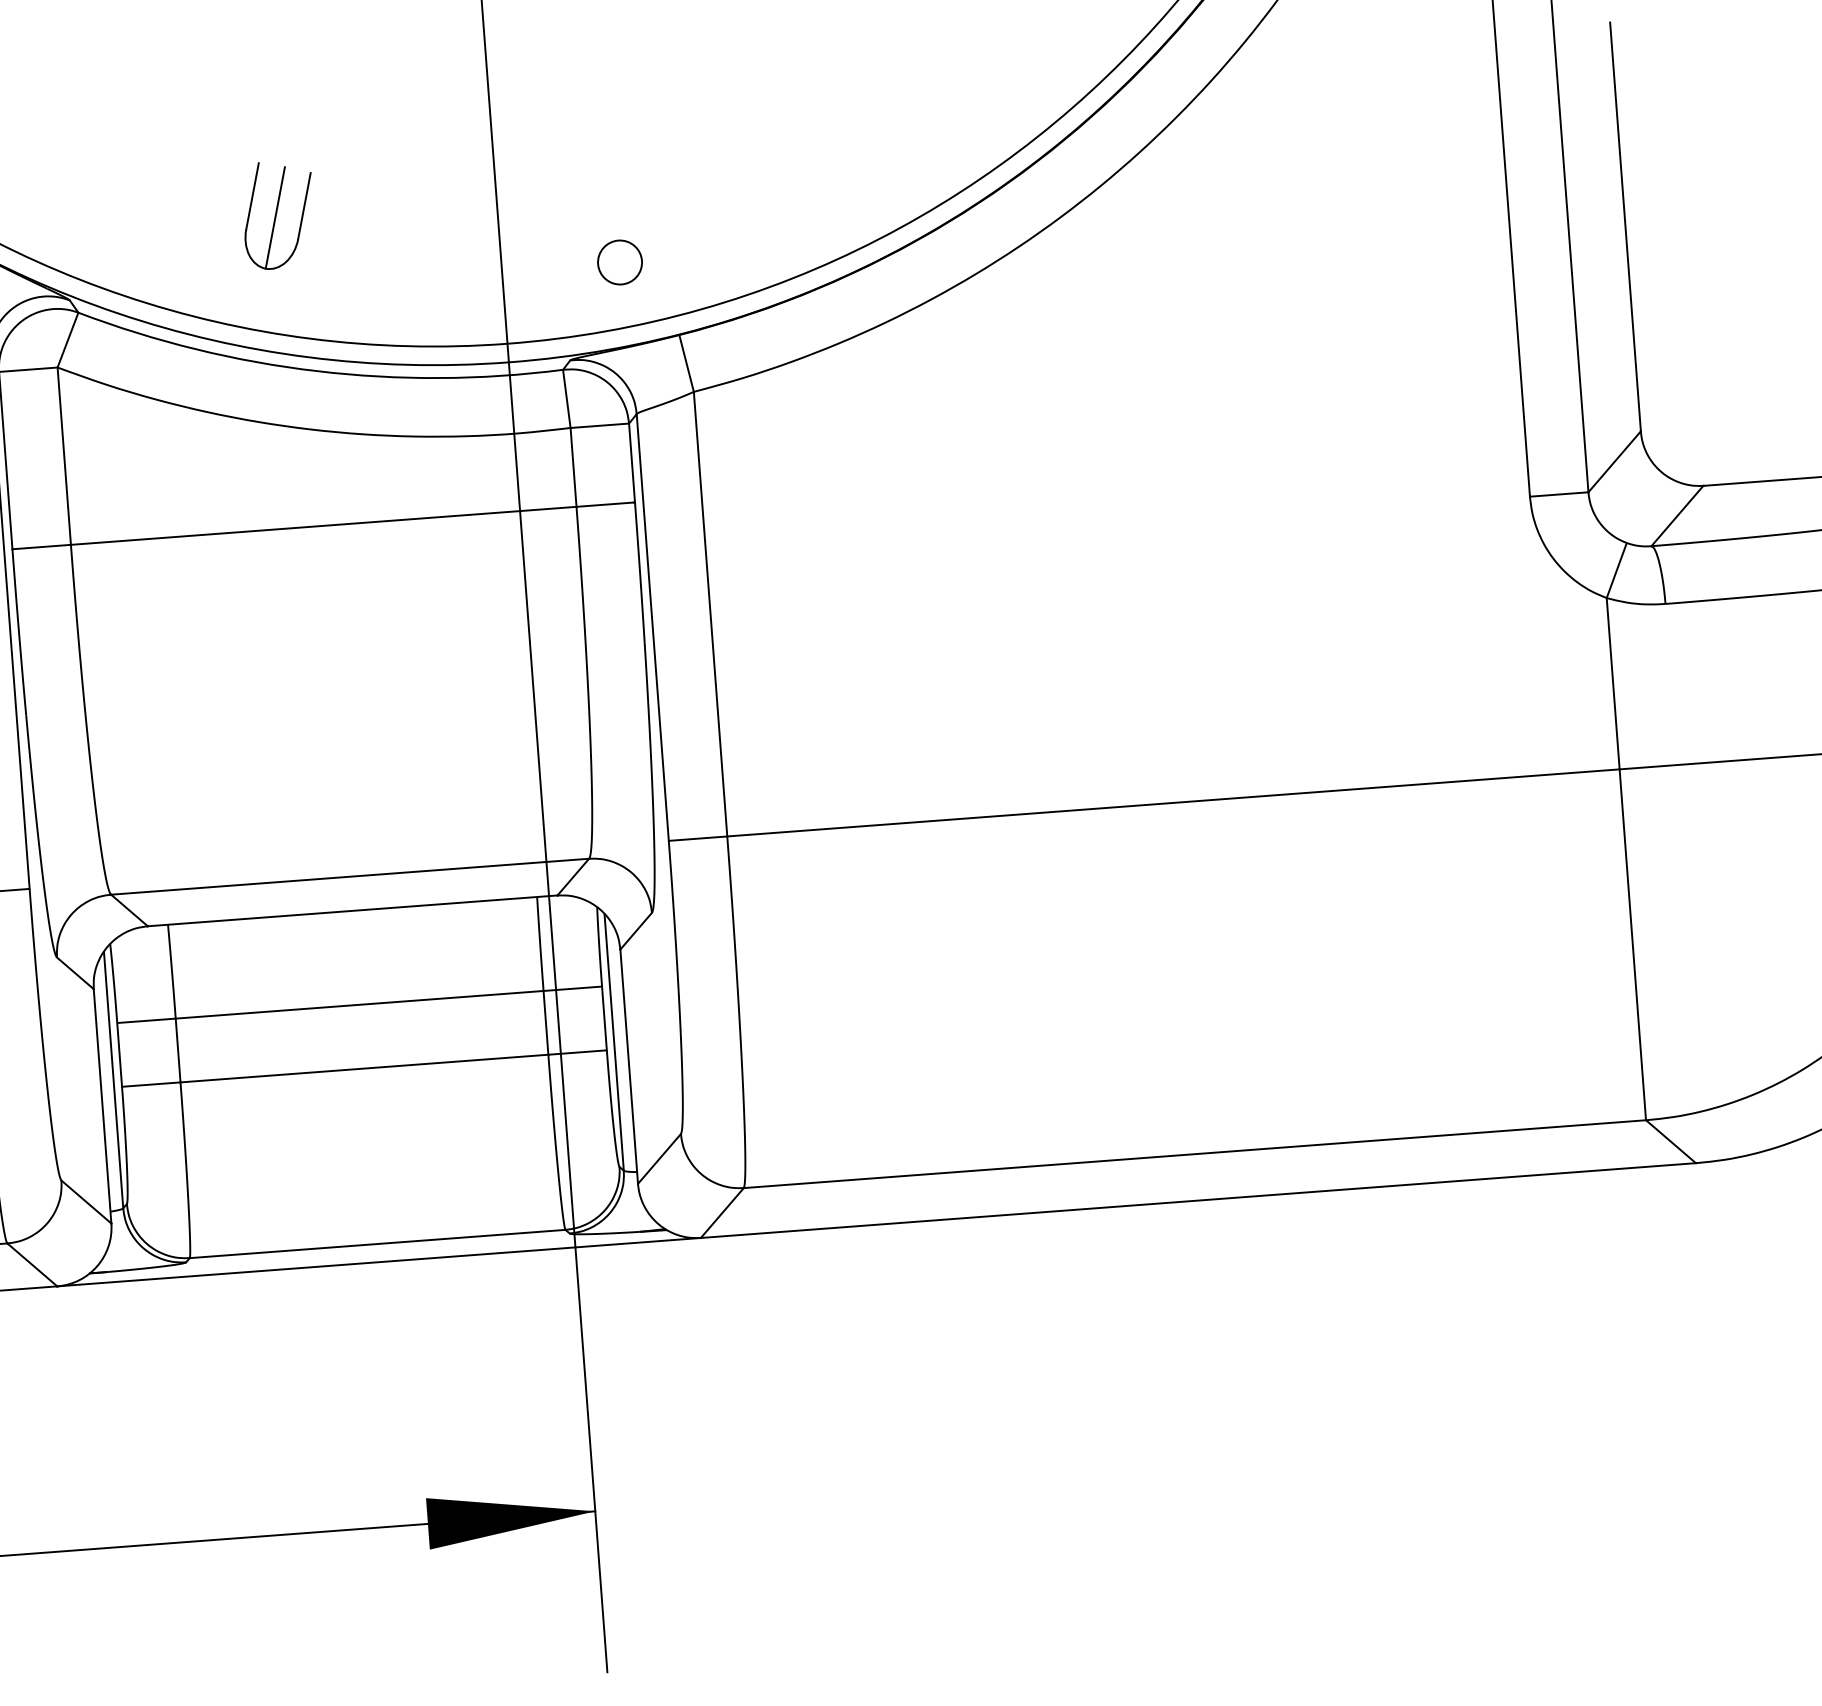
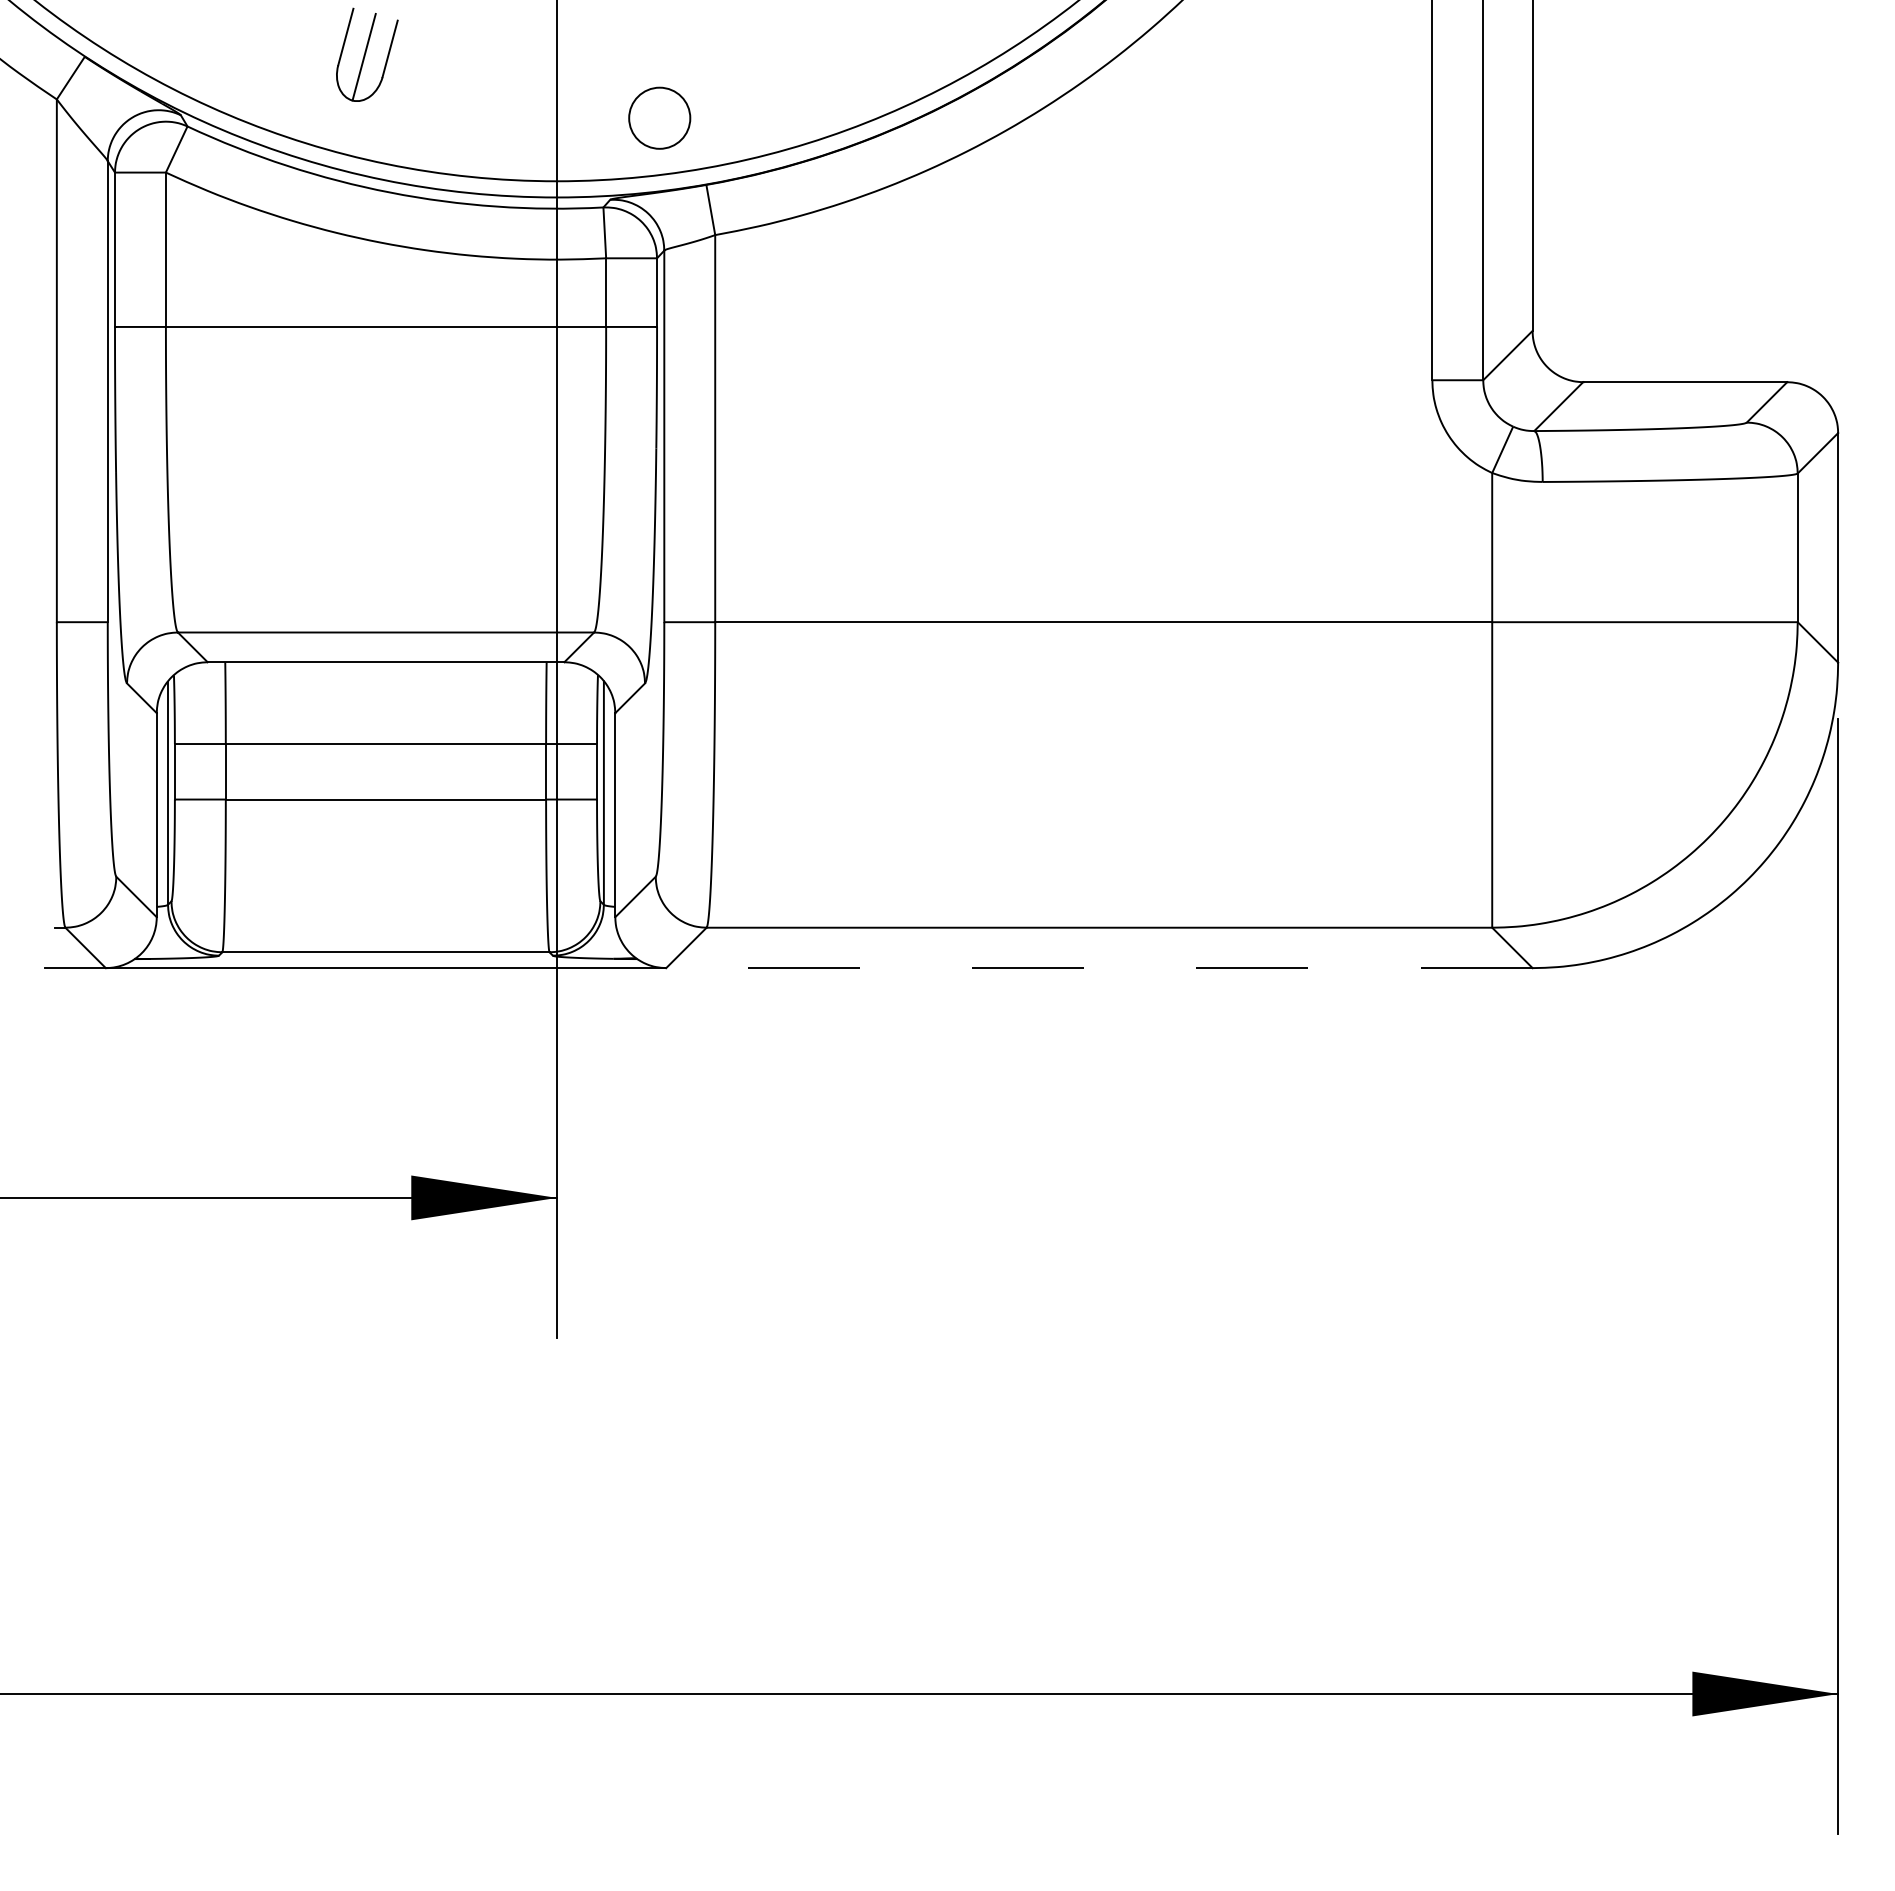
circle: (619, 262) -> (659, 118), size x1.6
line: (1197, 1201) -> (1098, 968), solid -> dashed

